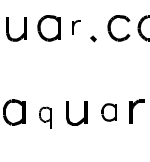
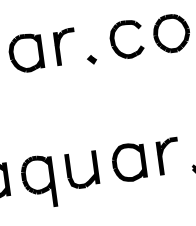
part: (76, 27) -> (65, 46), size x1.67
part: (109, 112) -> (129, 162), size x1.43
part: (45, 117) -> (38, 182), size x1.67

